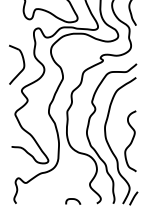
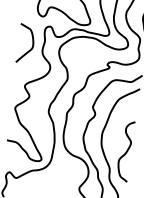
part: (17, 64) -> (26, 43), moved

